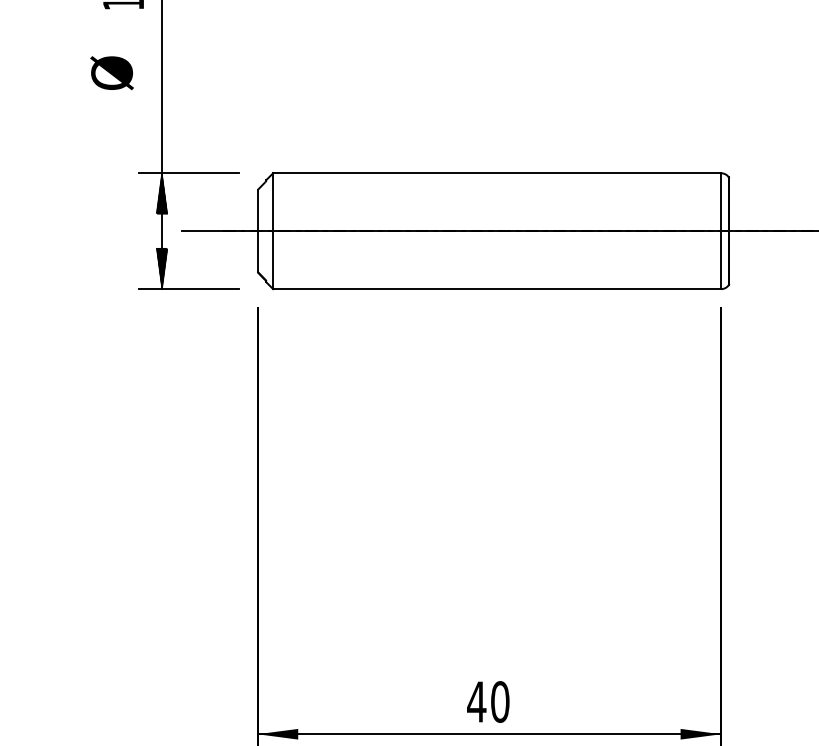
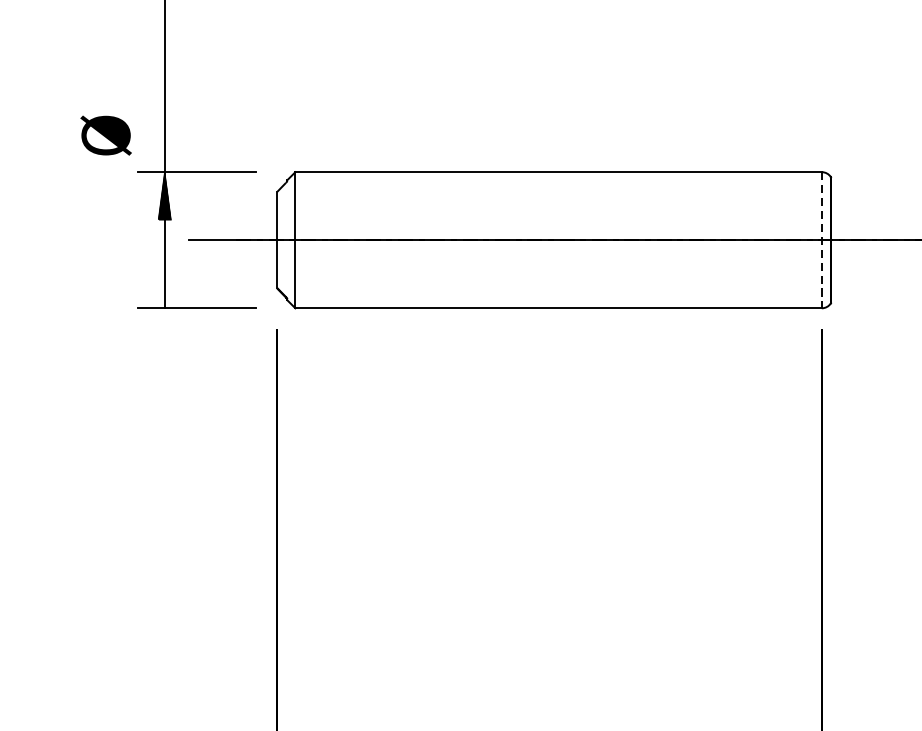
text: (111, 73) -> (105, 136), moved
line: (721, 231) -> (822, 240), solid -> dashed
hatch: (161, 268) -> (164, 284), removed

